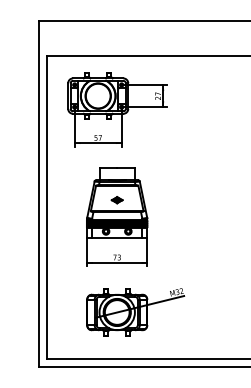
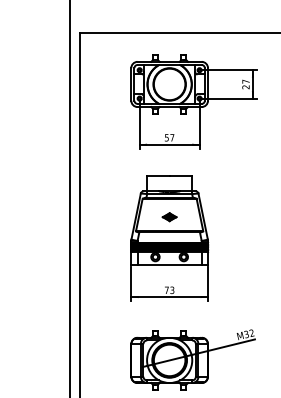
part: (117, 109) -> (194, 101), moved

